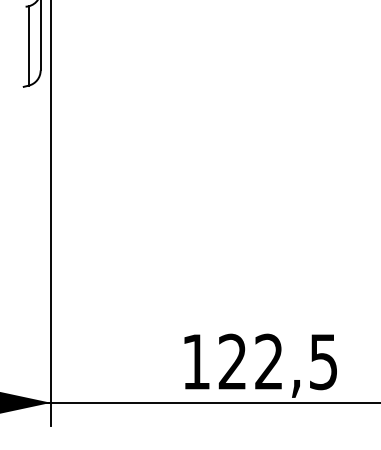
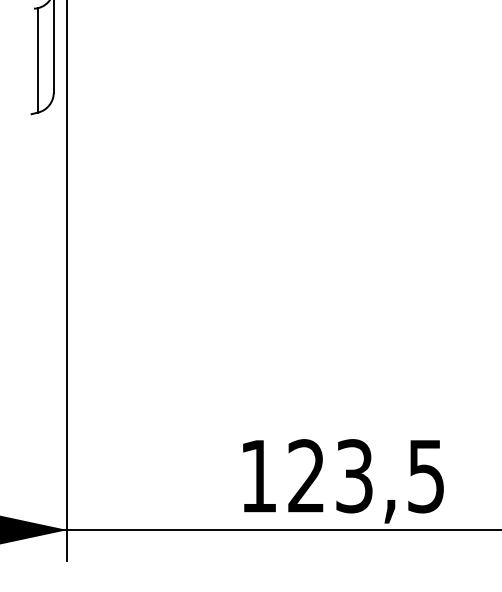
text: (269, 362) -> (354, 476), 122,5 -> 123,5

